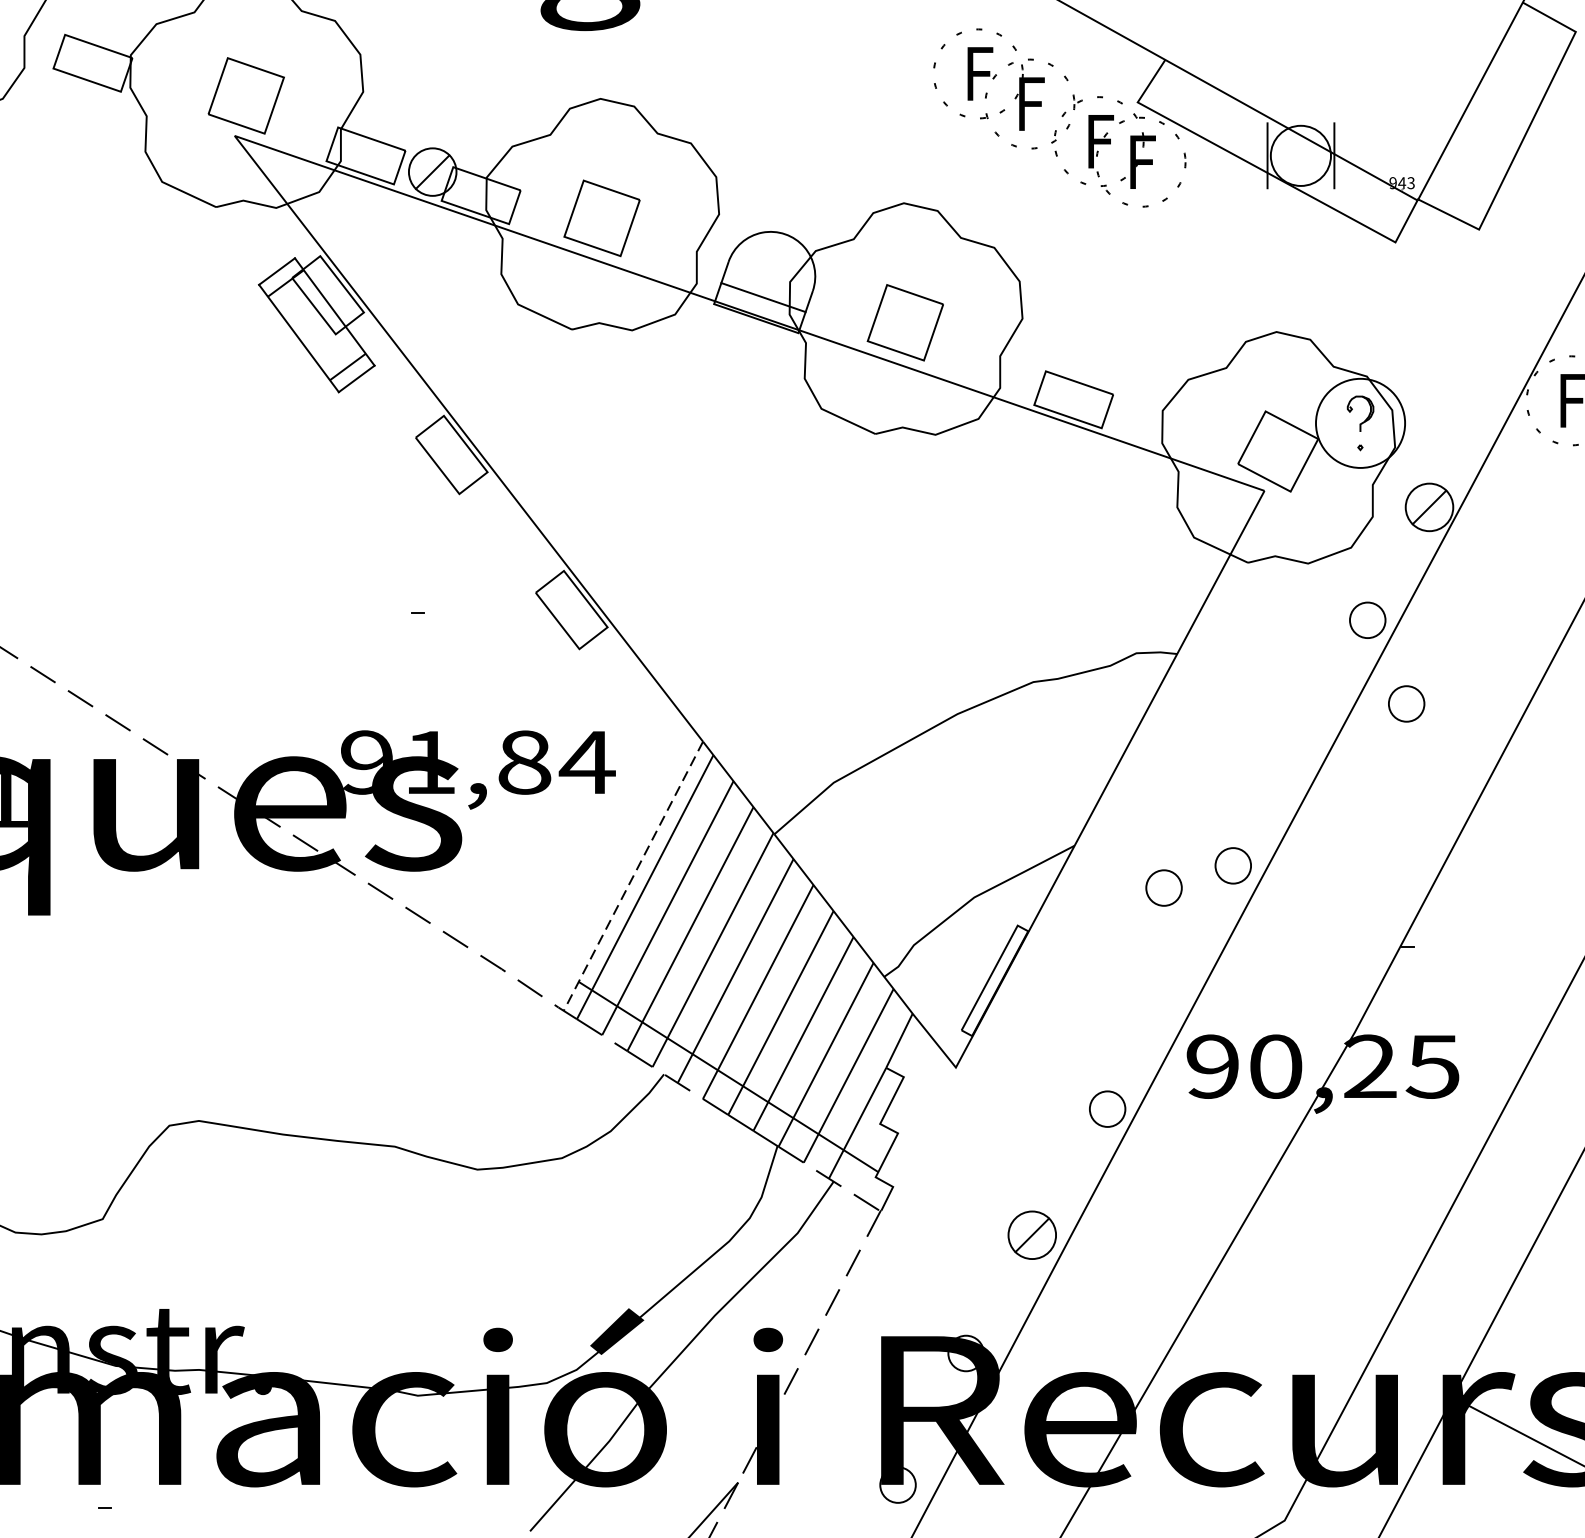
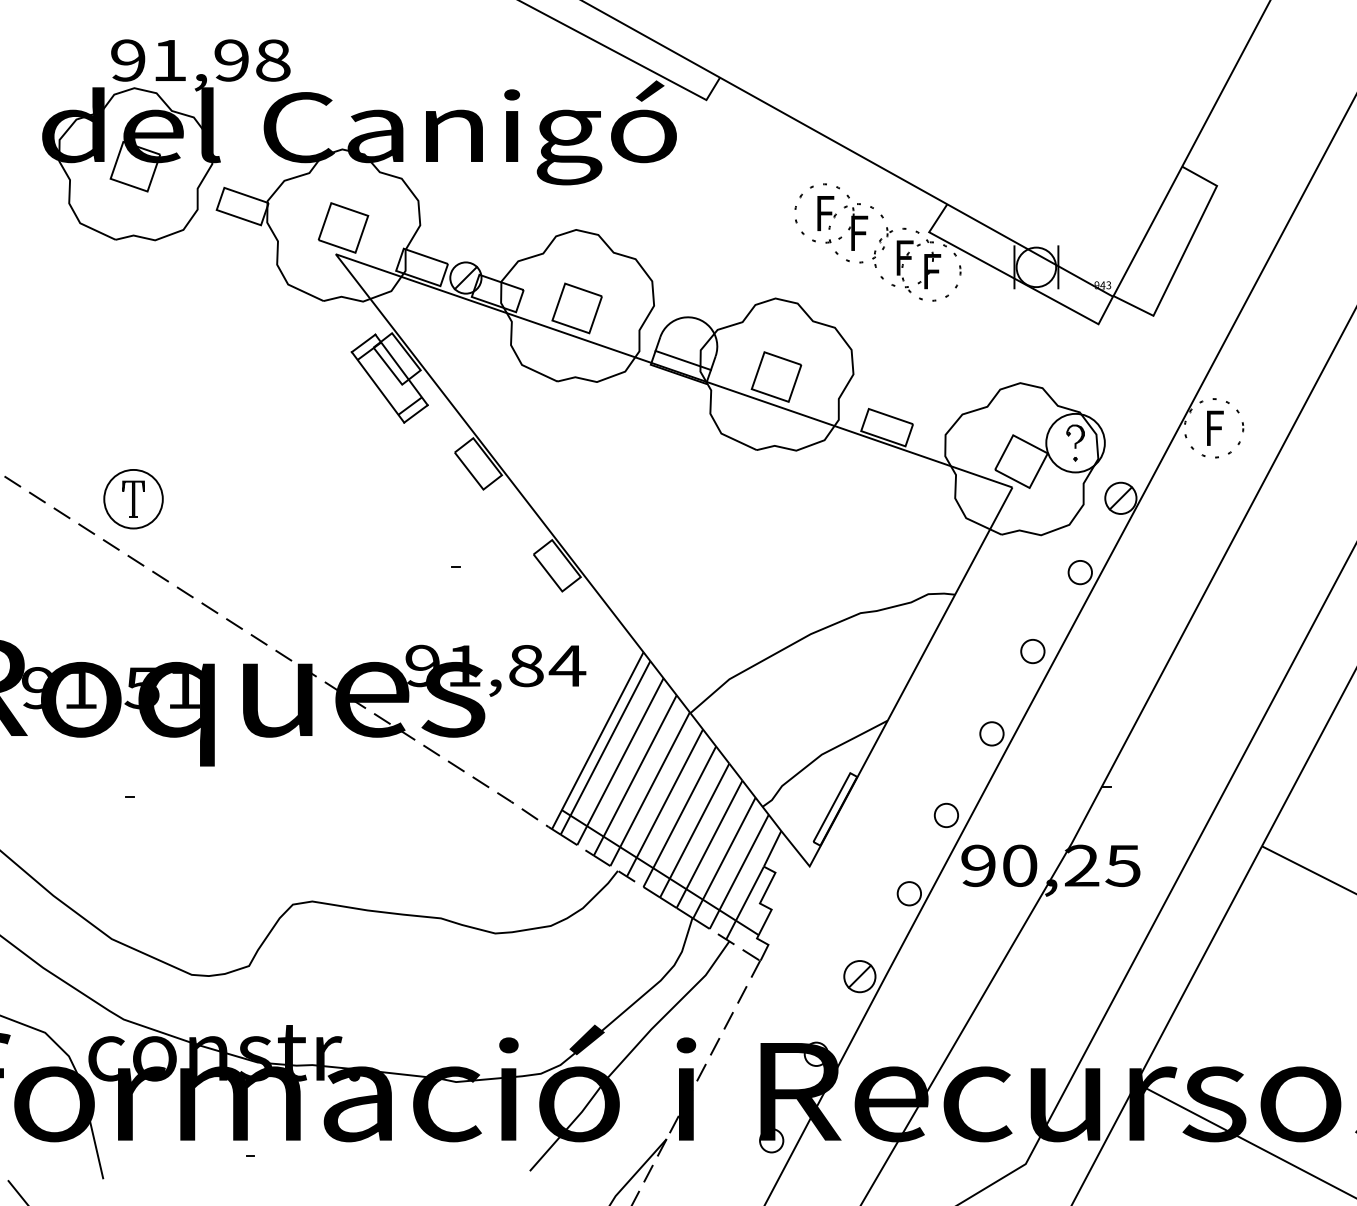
part: (1406, 703) -> (1032, 651), moved
line: (632, 875) -> (597, 740), dashed -> solid
part: (1162, 888) -> (945, 815), moved

